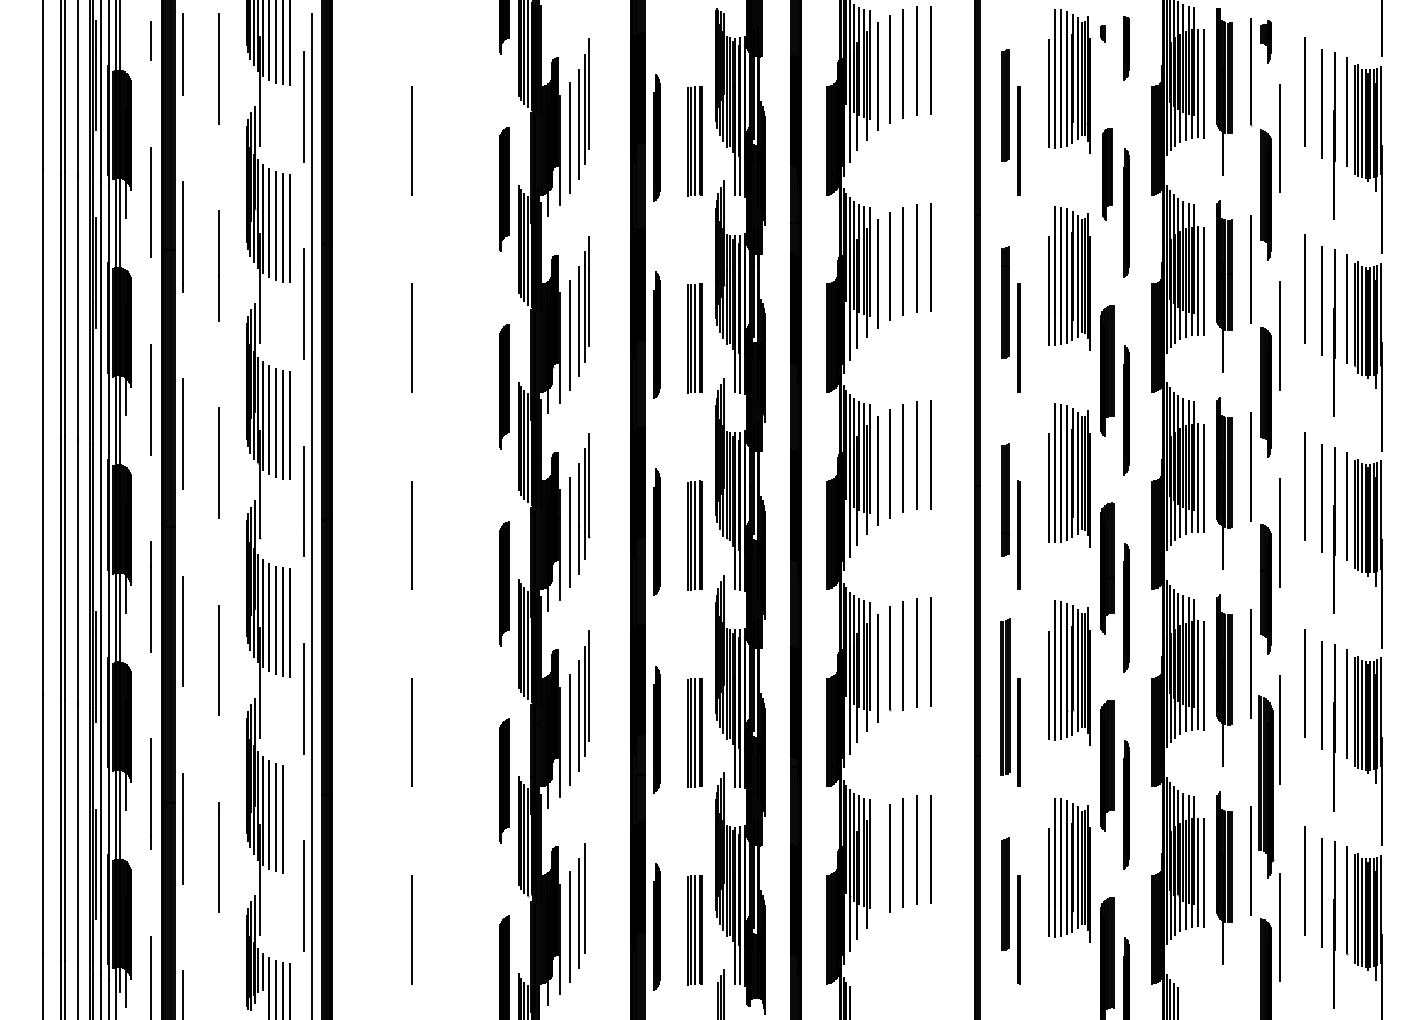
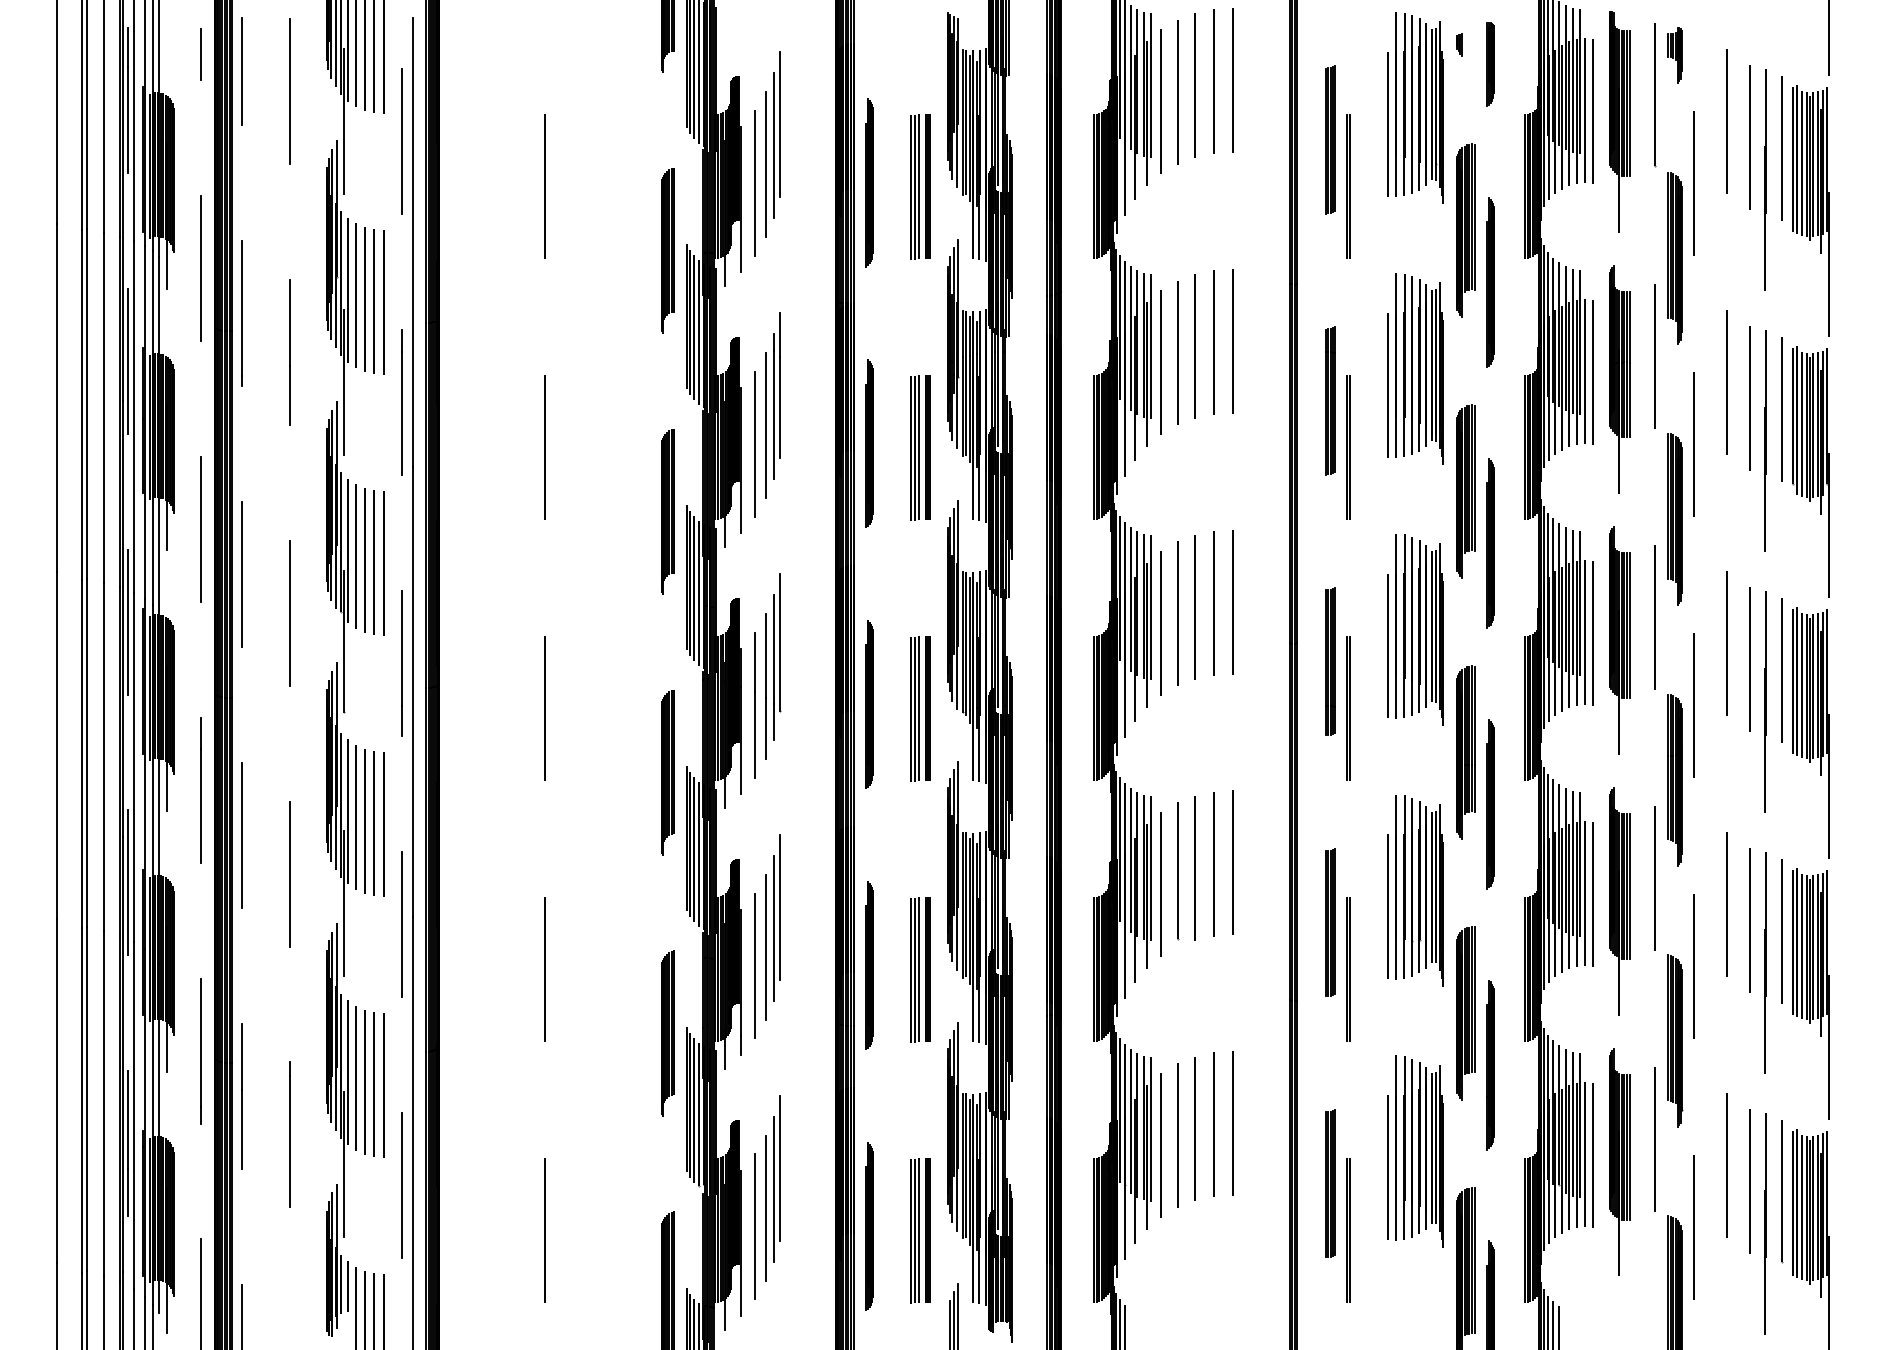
part: (1107, 174) -> (1465, 230), size x1.43
line: (96, 469) -> (127, 621), added
part: (1005, 697) -> (1330, 922), size x0.71
part: (1266, 786) -> (1675, 1040), size x0.71
line: (289, 819) -> (383, 1084), added
line: (876, 865) -> (1160, 1145), added
line: (588, 882) -> (779, 1168), added

